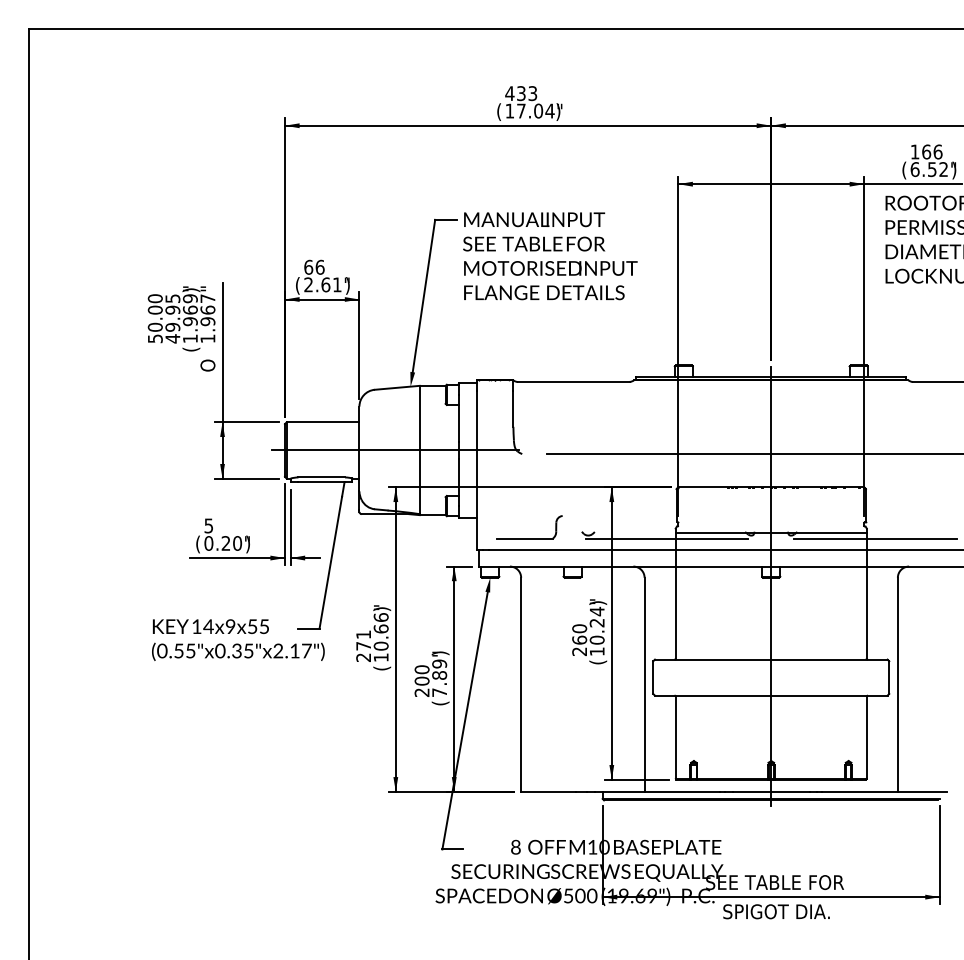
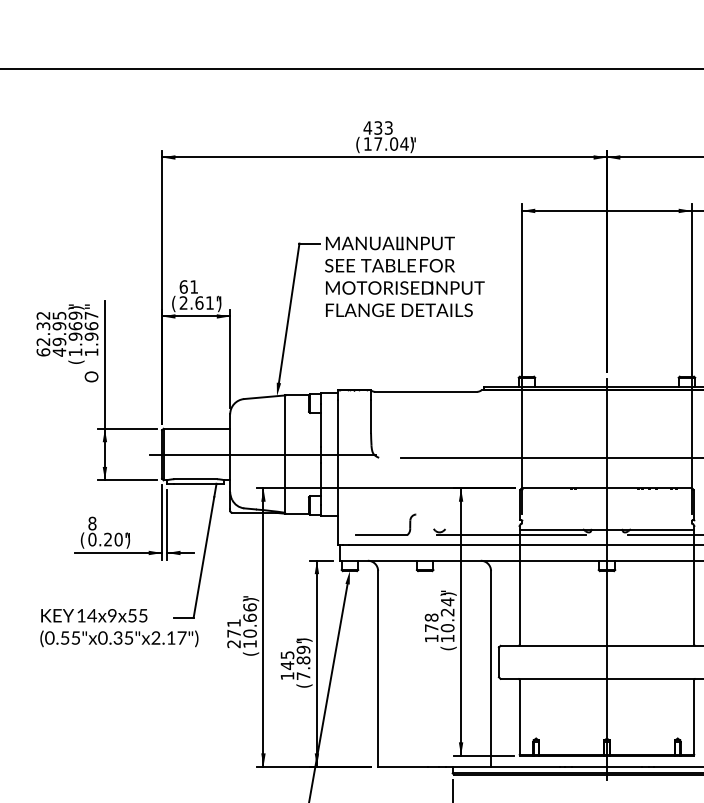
text: (319, 266) -> (193, 286), 66 -> 61
text: (154, 318) -> (42, 333), 50.00 -> 62.32
text: (208, 525) -> (92, 523), 5 -> 8
text: (579, 640) -> (431, 628), 260 -> 178
text: (421, 680) -> (286, 665), 200 -> 145

